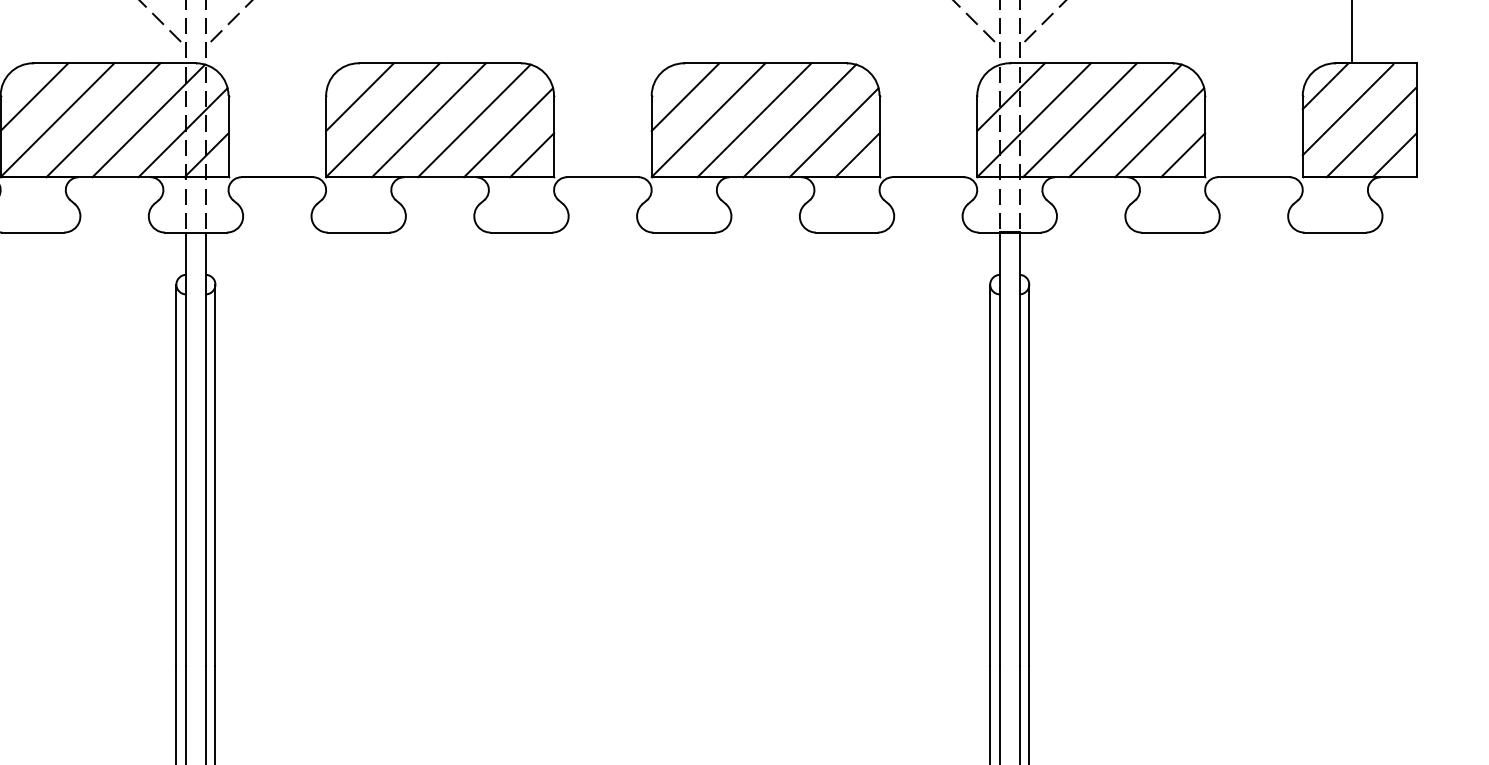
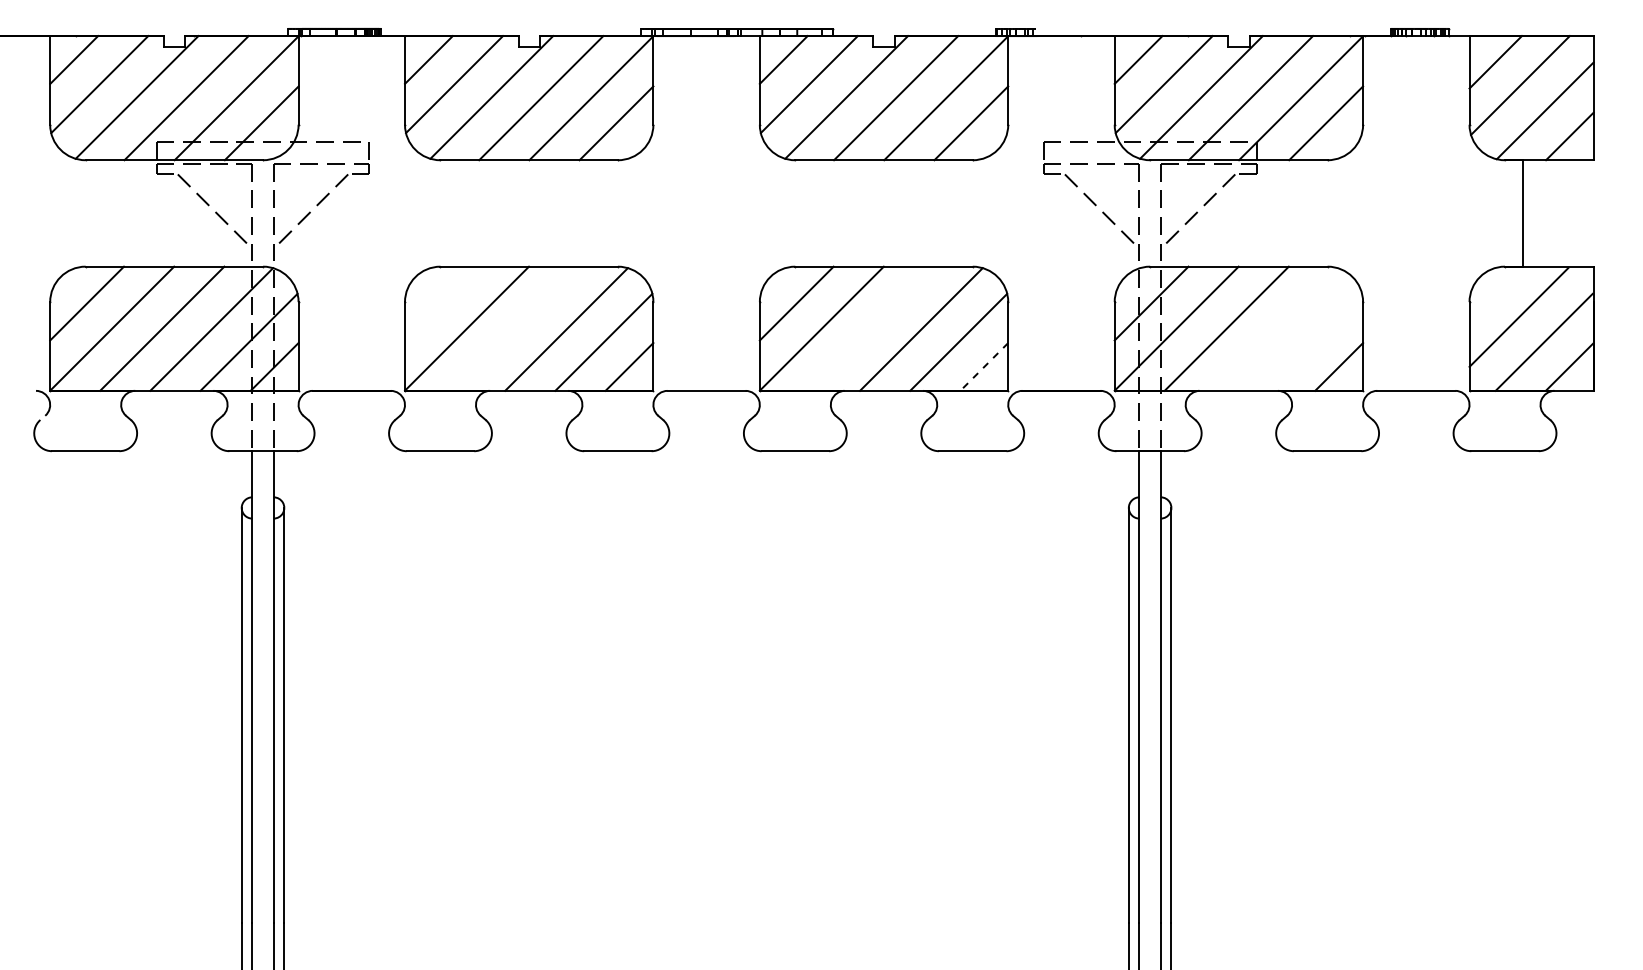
line: (1325, 86) -> (1494, 291), removed
line: (359, 97) -> (441, 303), removed
line: (429, 120) -> (517, 328), removed
line: (754, 120) -> (871, 328), removed
line: (1124, 120) -> (1275, 329), removed
line: (1159, 131) -> (1313, 341), removed
line: (857, 154) -> (984, 366), solid -> dashed

